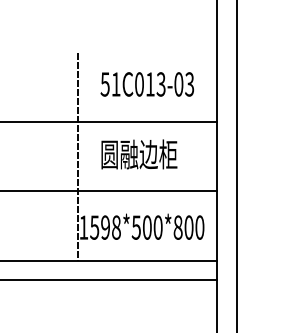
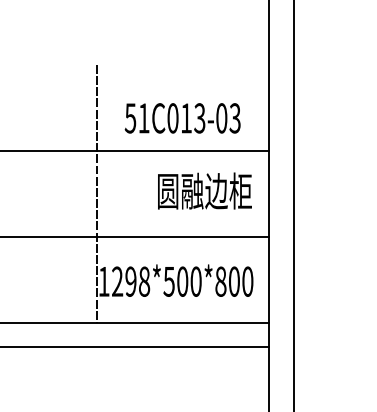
text: (147, 84) -> (182, 118), moved
text: (139, 153) -> (204, 190), moved
text: (94, 227) -> (117, 281), 1598*500*800 -> 1298*500*800

